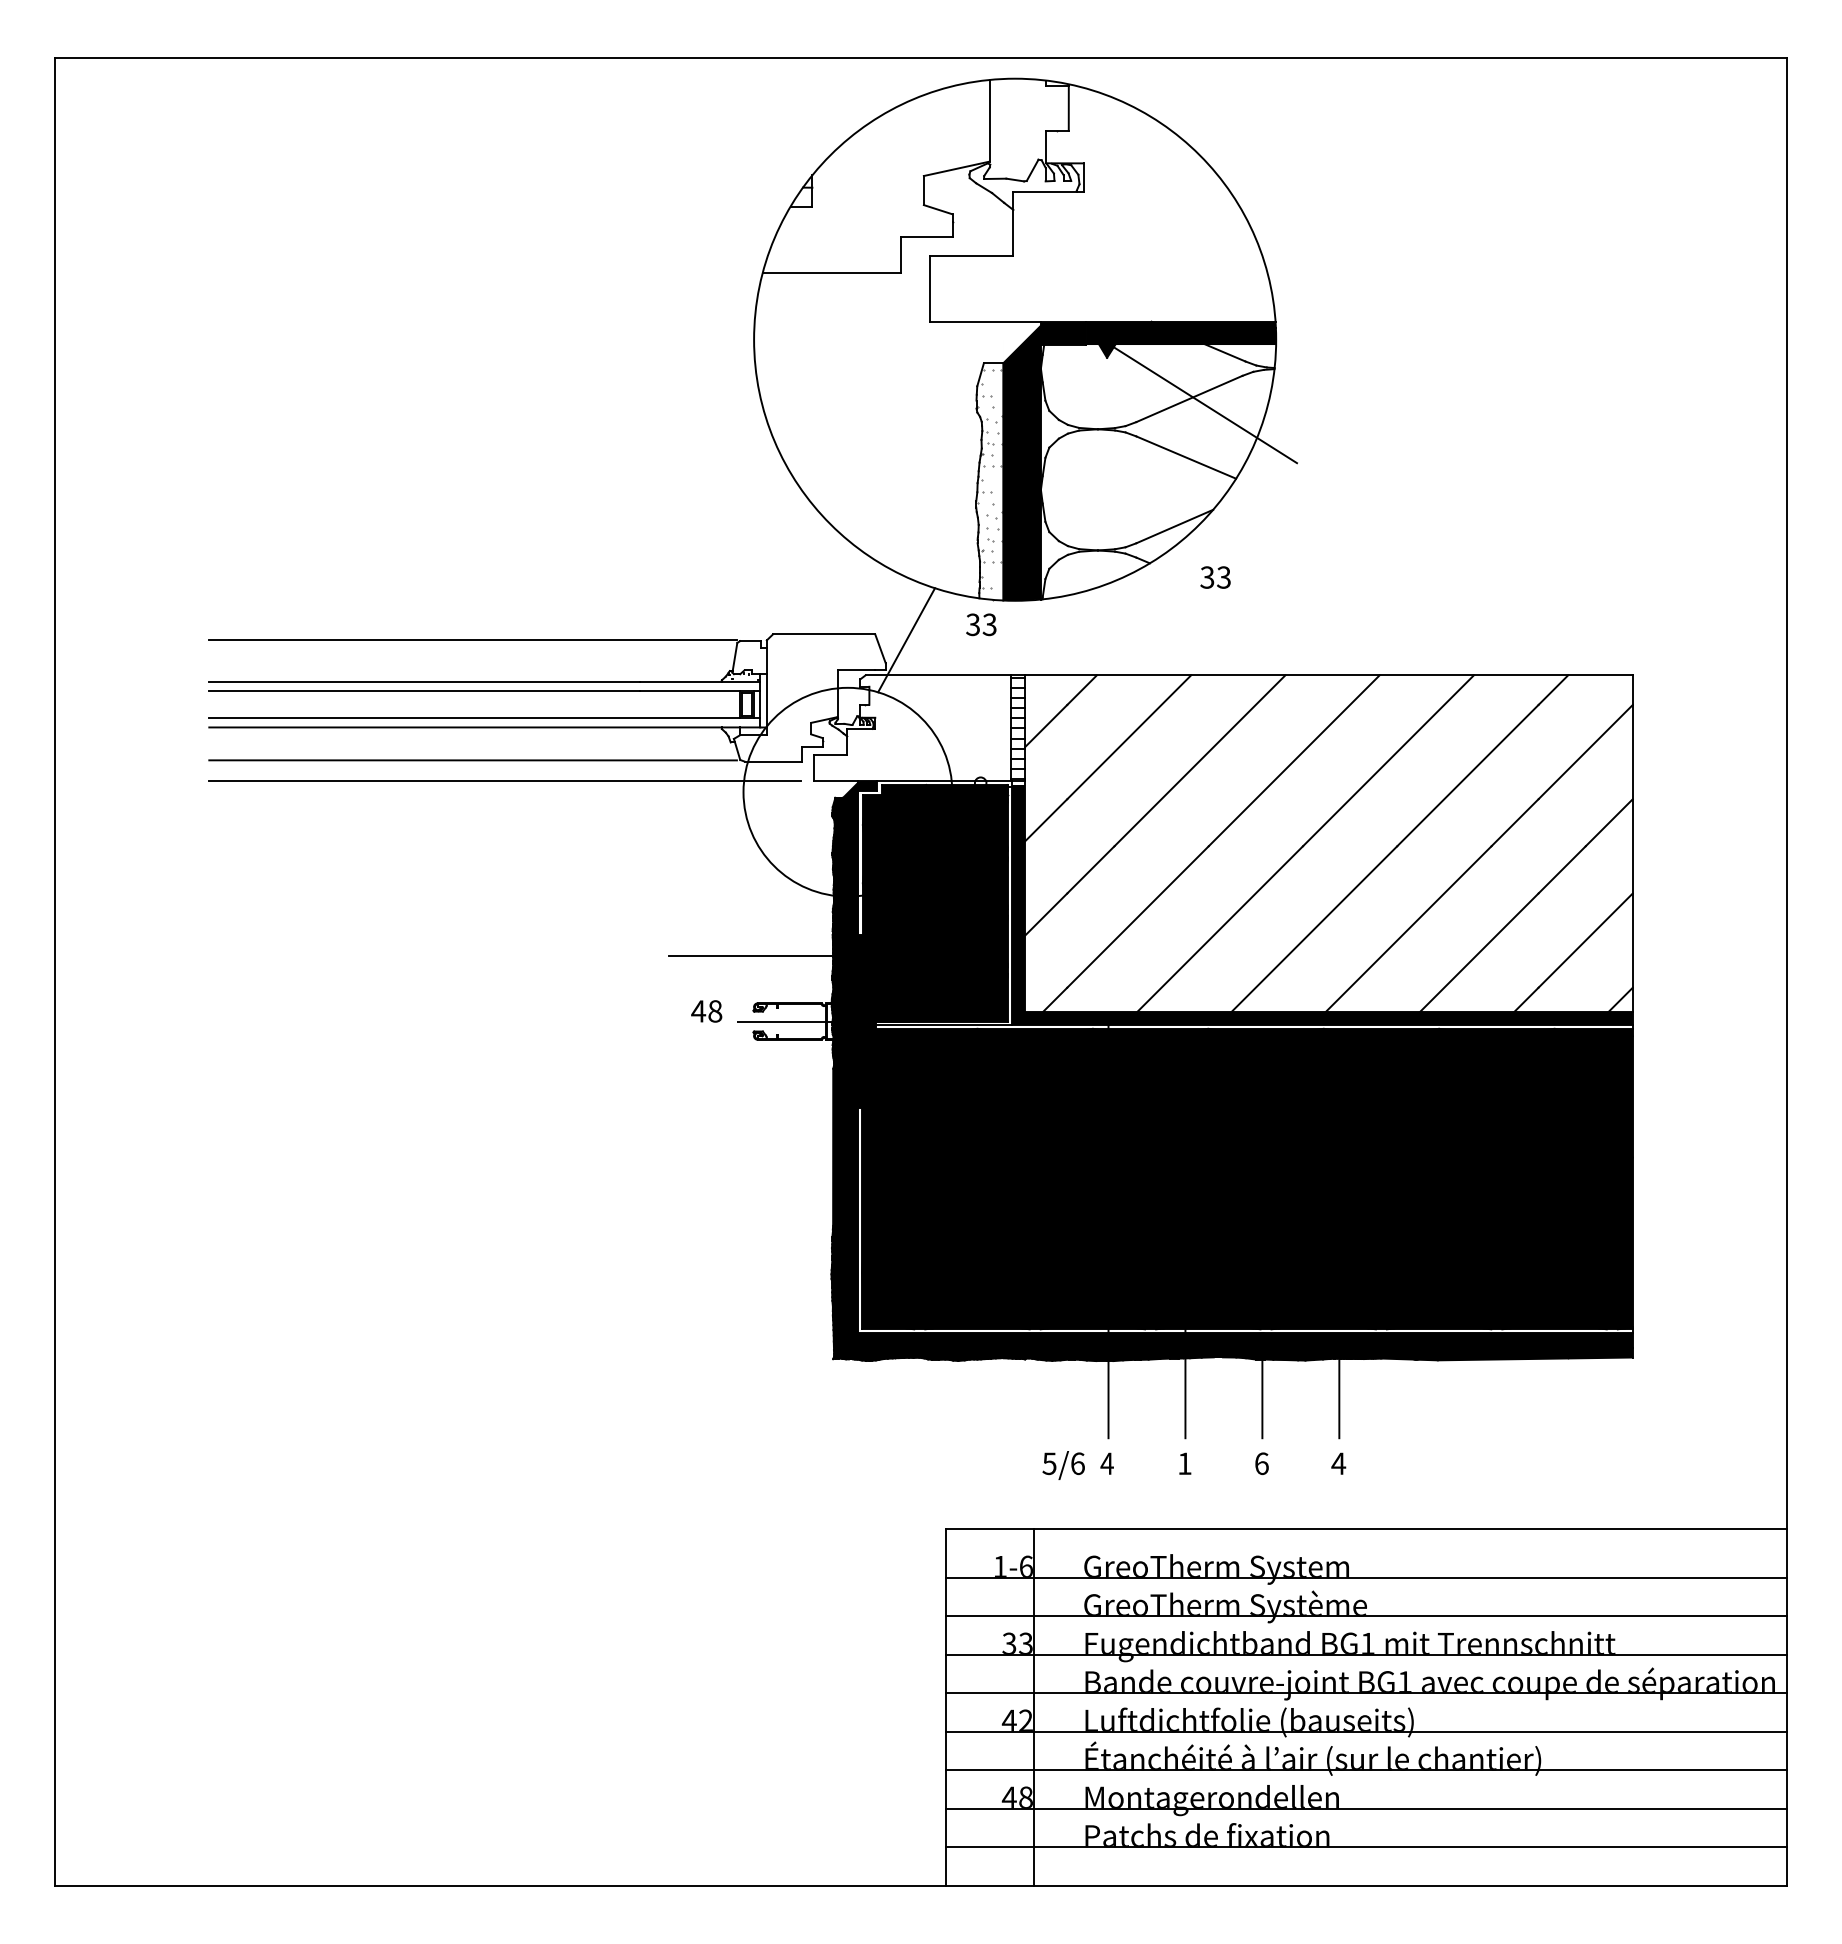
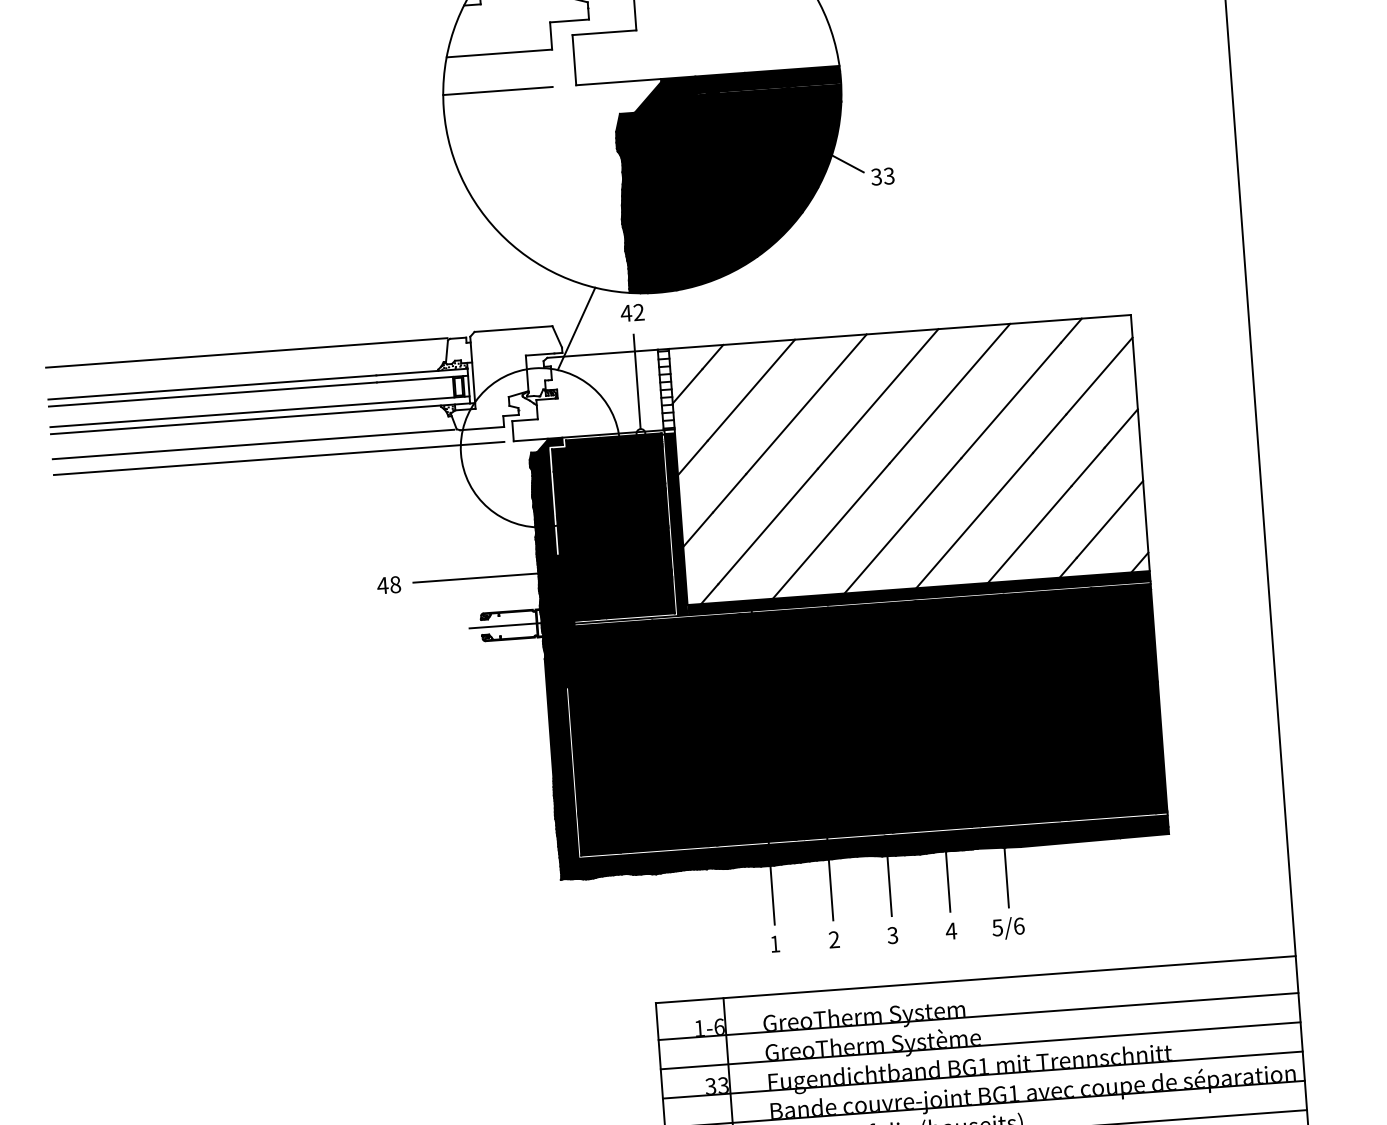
line: (826, 321) -> (497, 90), added
fill: (1158, 472) -> (758, 187), added
fill: (989, 481) -> (630, 203), added
text: (1215, 577) -> (882, 176), moved
text: (980, 624) -> (631, 312), 33 -> 42
line: (980, 715) -> (637, 382), added
text: (706, 1011) -> (388, 585), moved
line: (1416, 1398) -> (1006, 877), added
text: (1106, 1463) -> (774, 944), 4 -> 1
text: (1184, 1463) -> (833, 939), 1 -> 2
text: (1261, 1463) -> (892, 935), 6 -> 3
text: (1063, 1465) -> (1008, 928), moved

